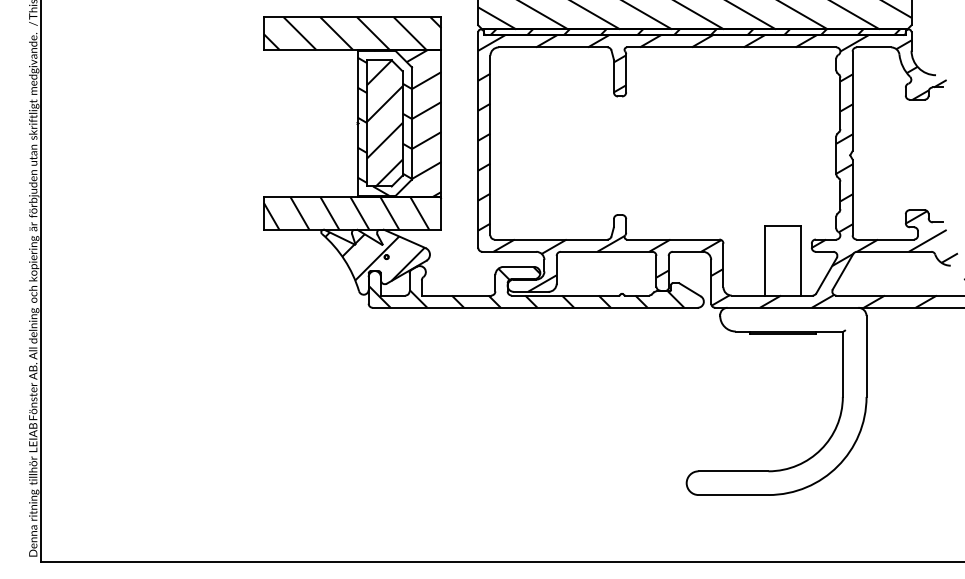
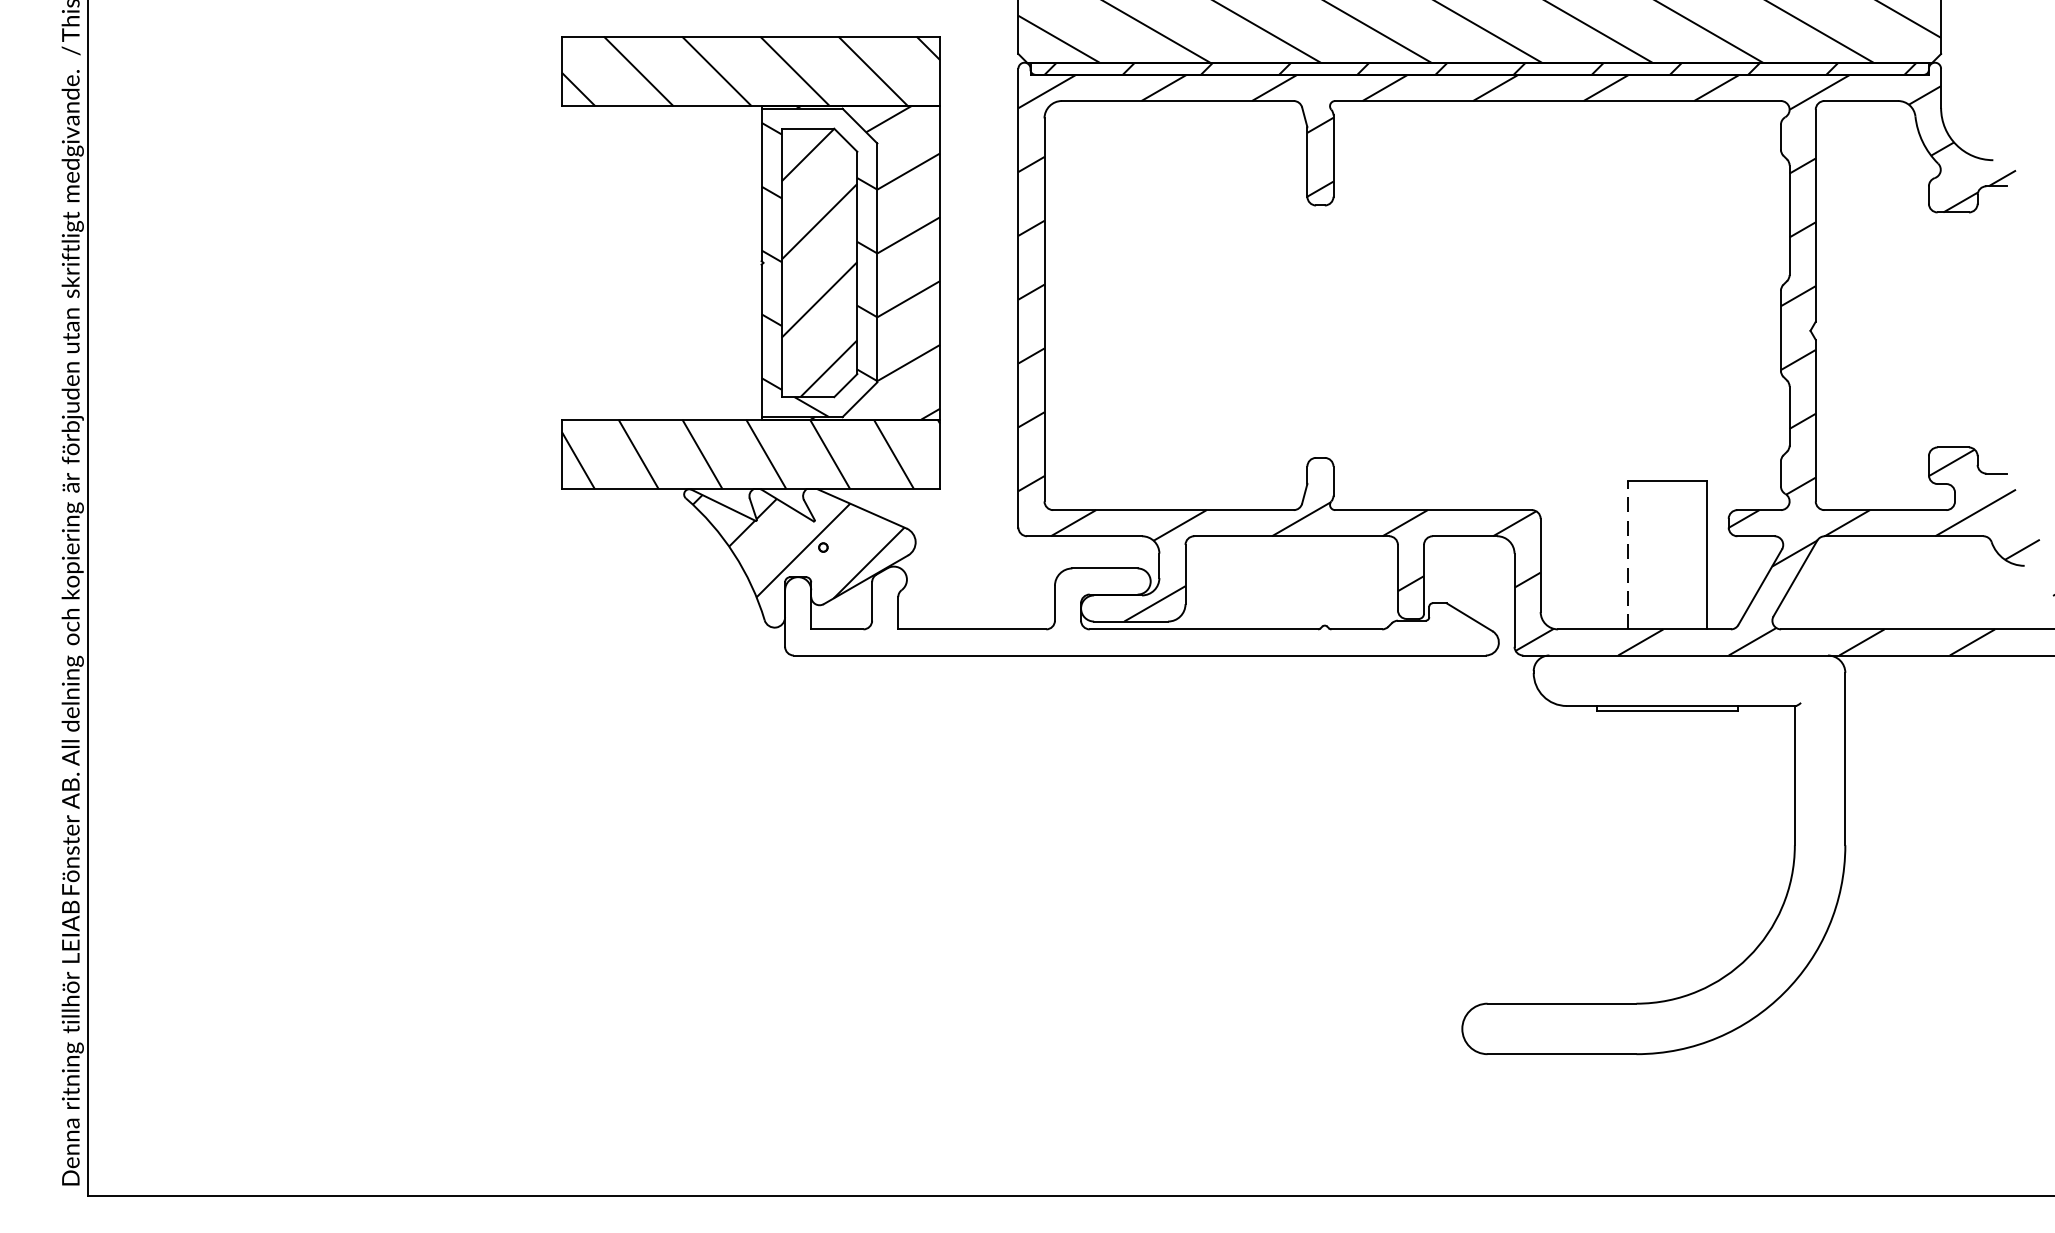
line: (764, 260) -> (1628, 554), solid -> dashed
hatch: (526, 286) -> (1121, 610), removed

